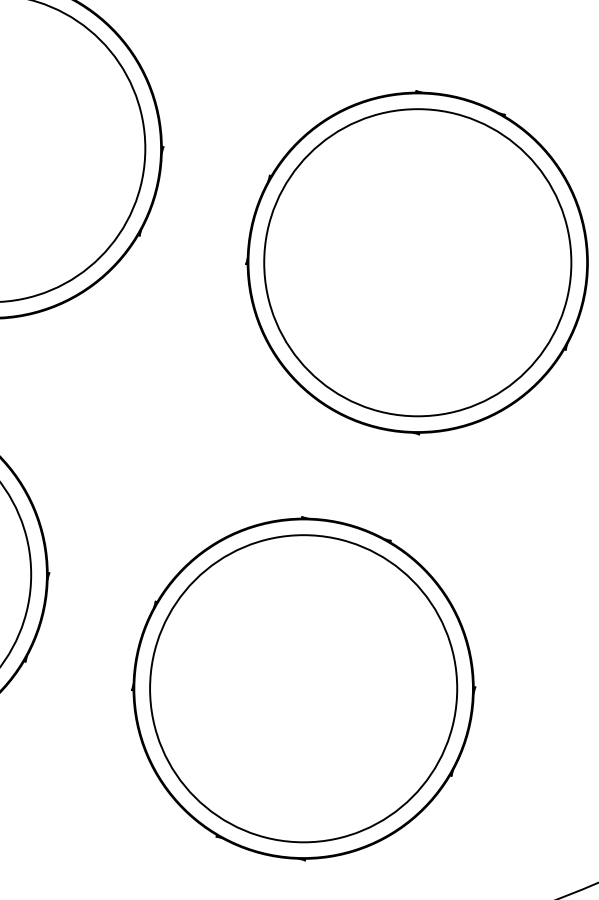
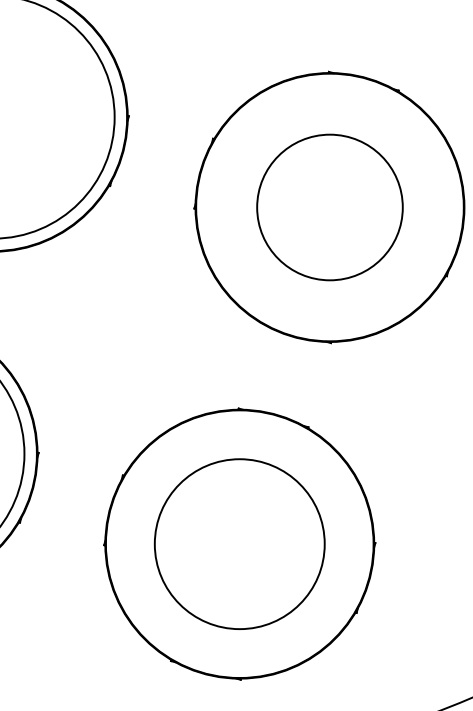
circle: (417, 262) -> (329, 207), size x0.6
circle: (303, 688) -> (239, 543), size x0.7

